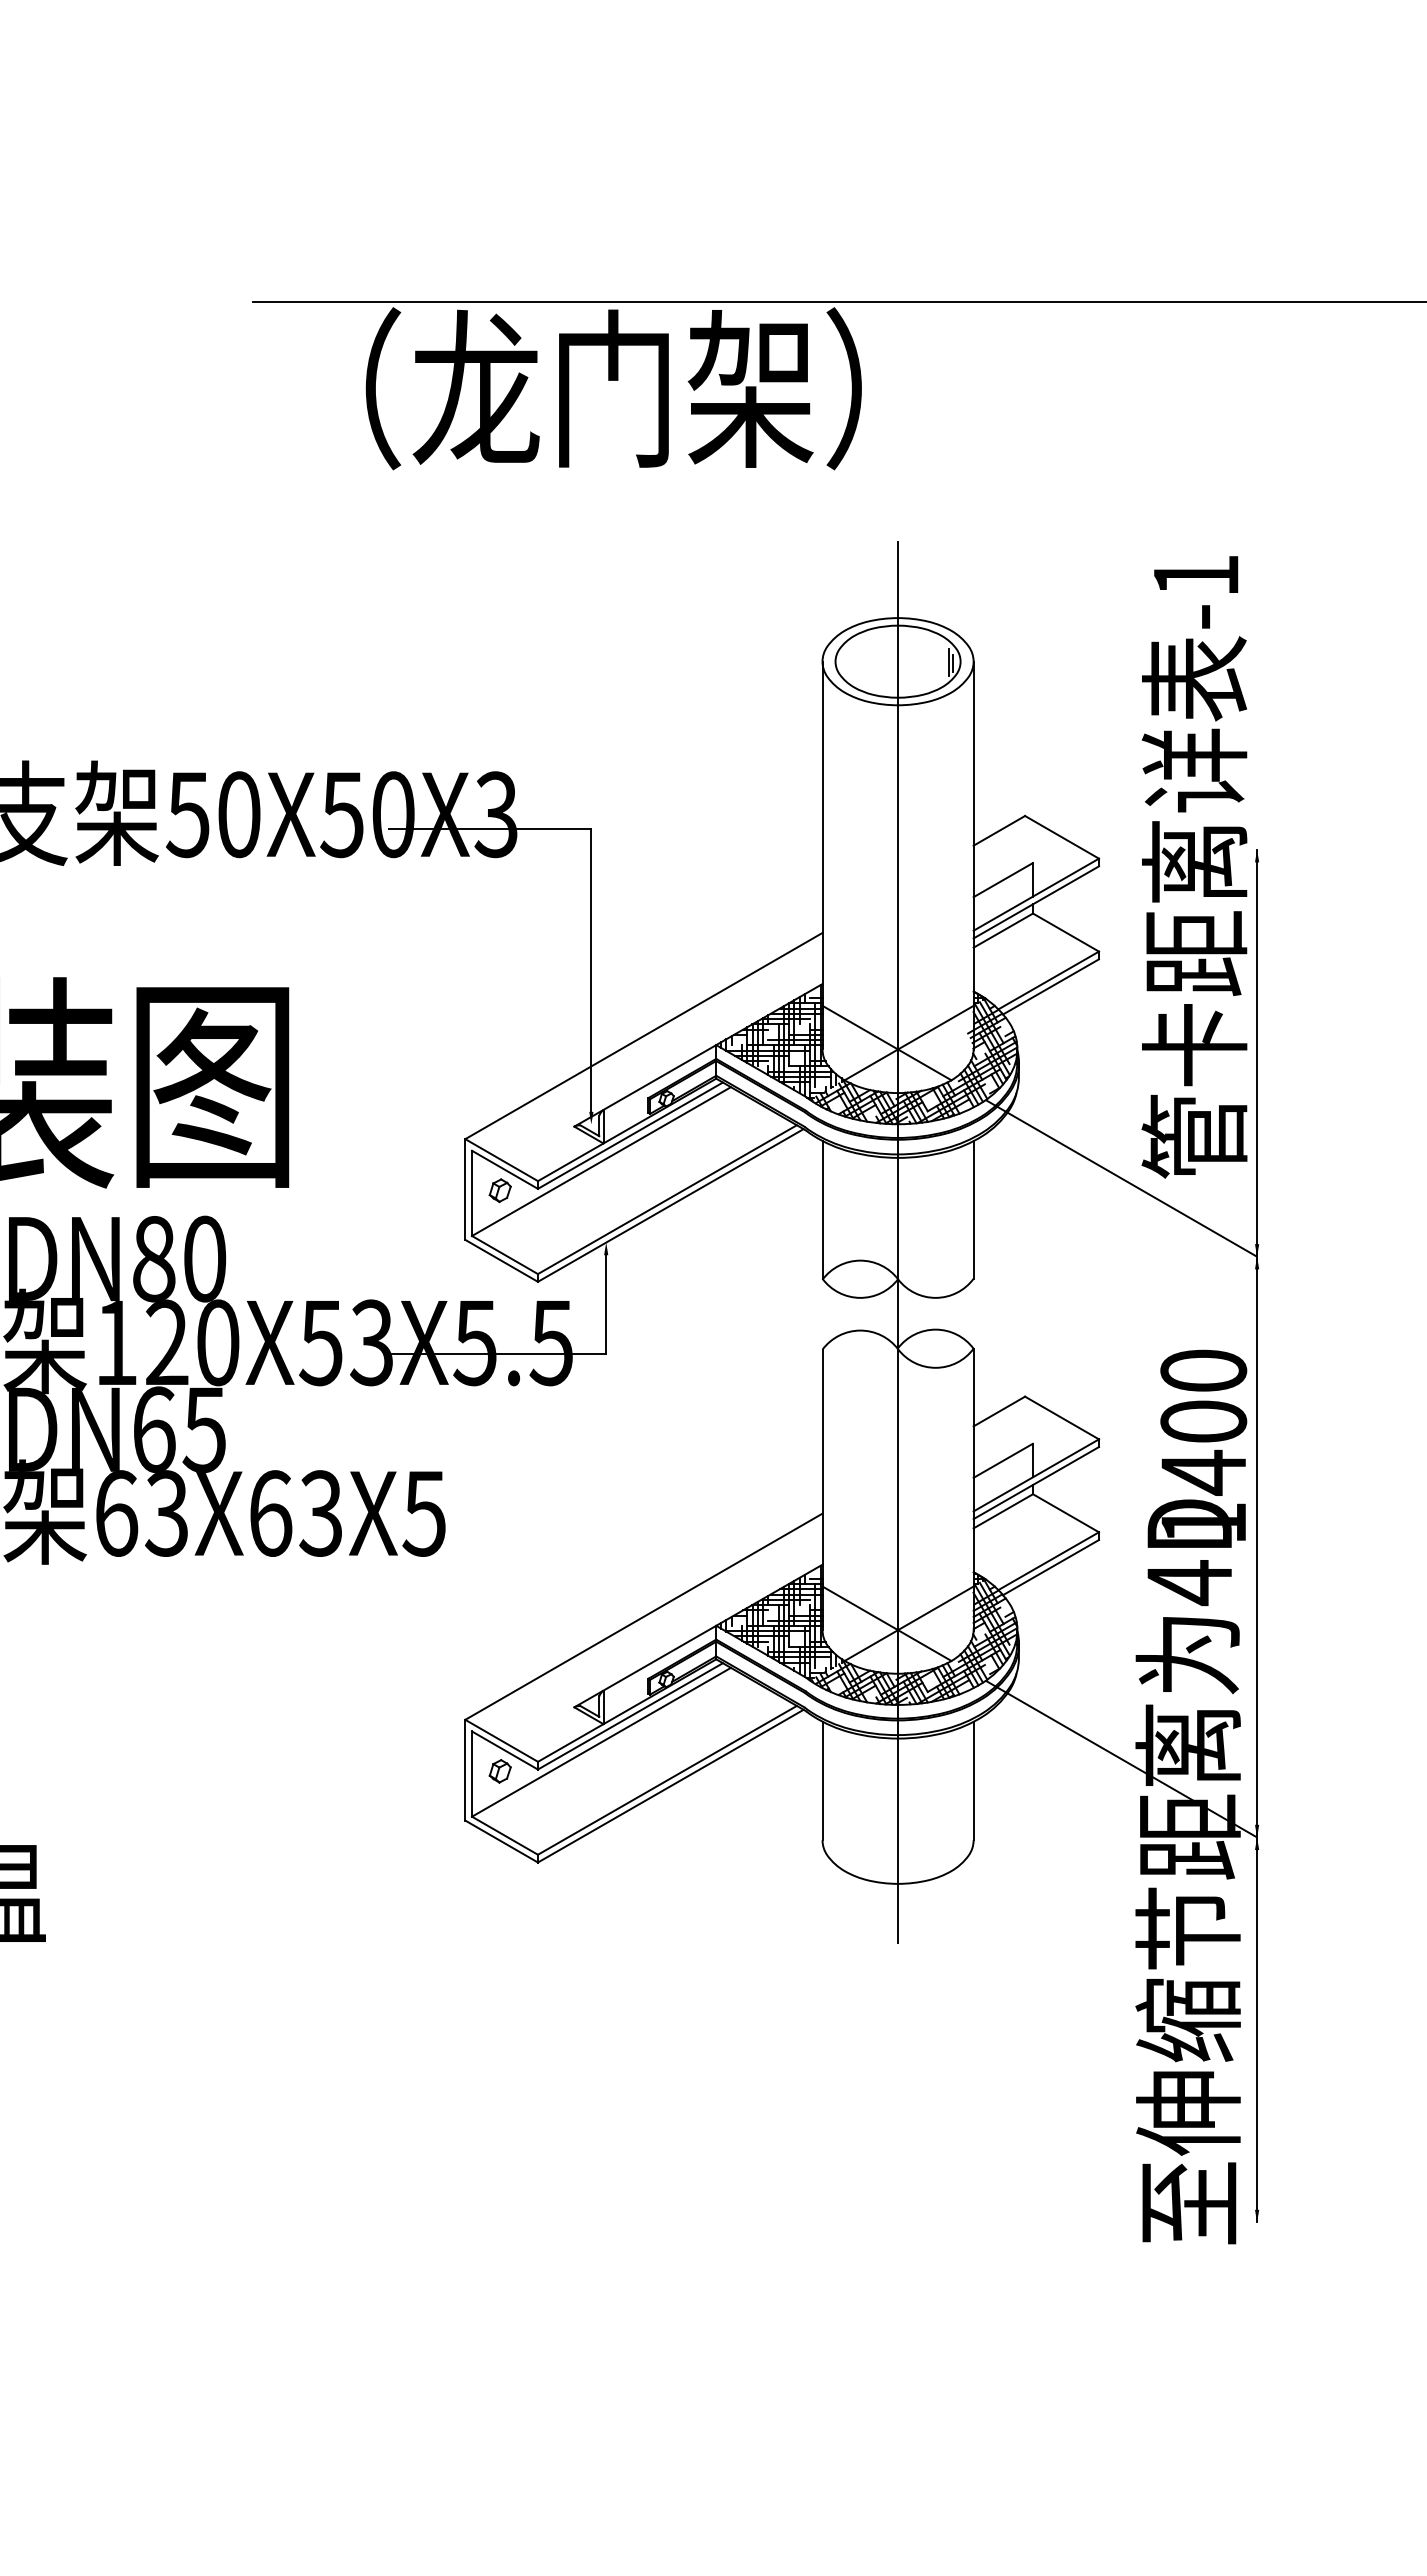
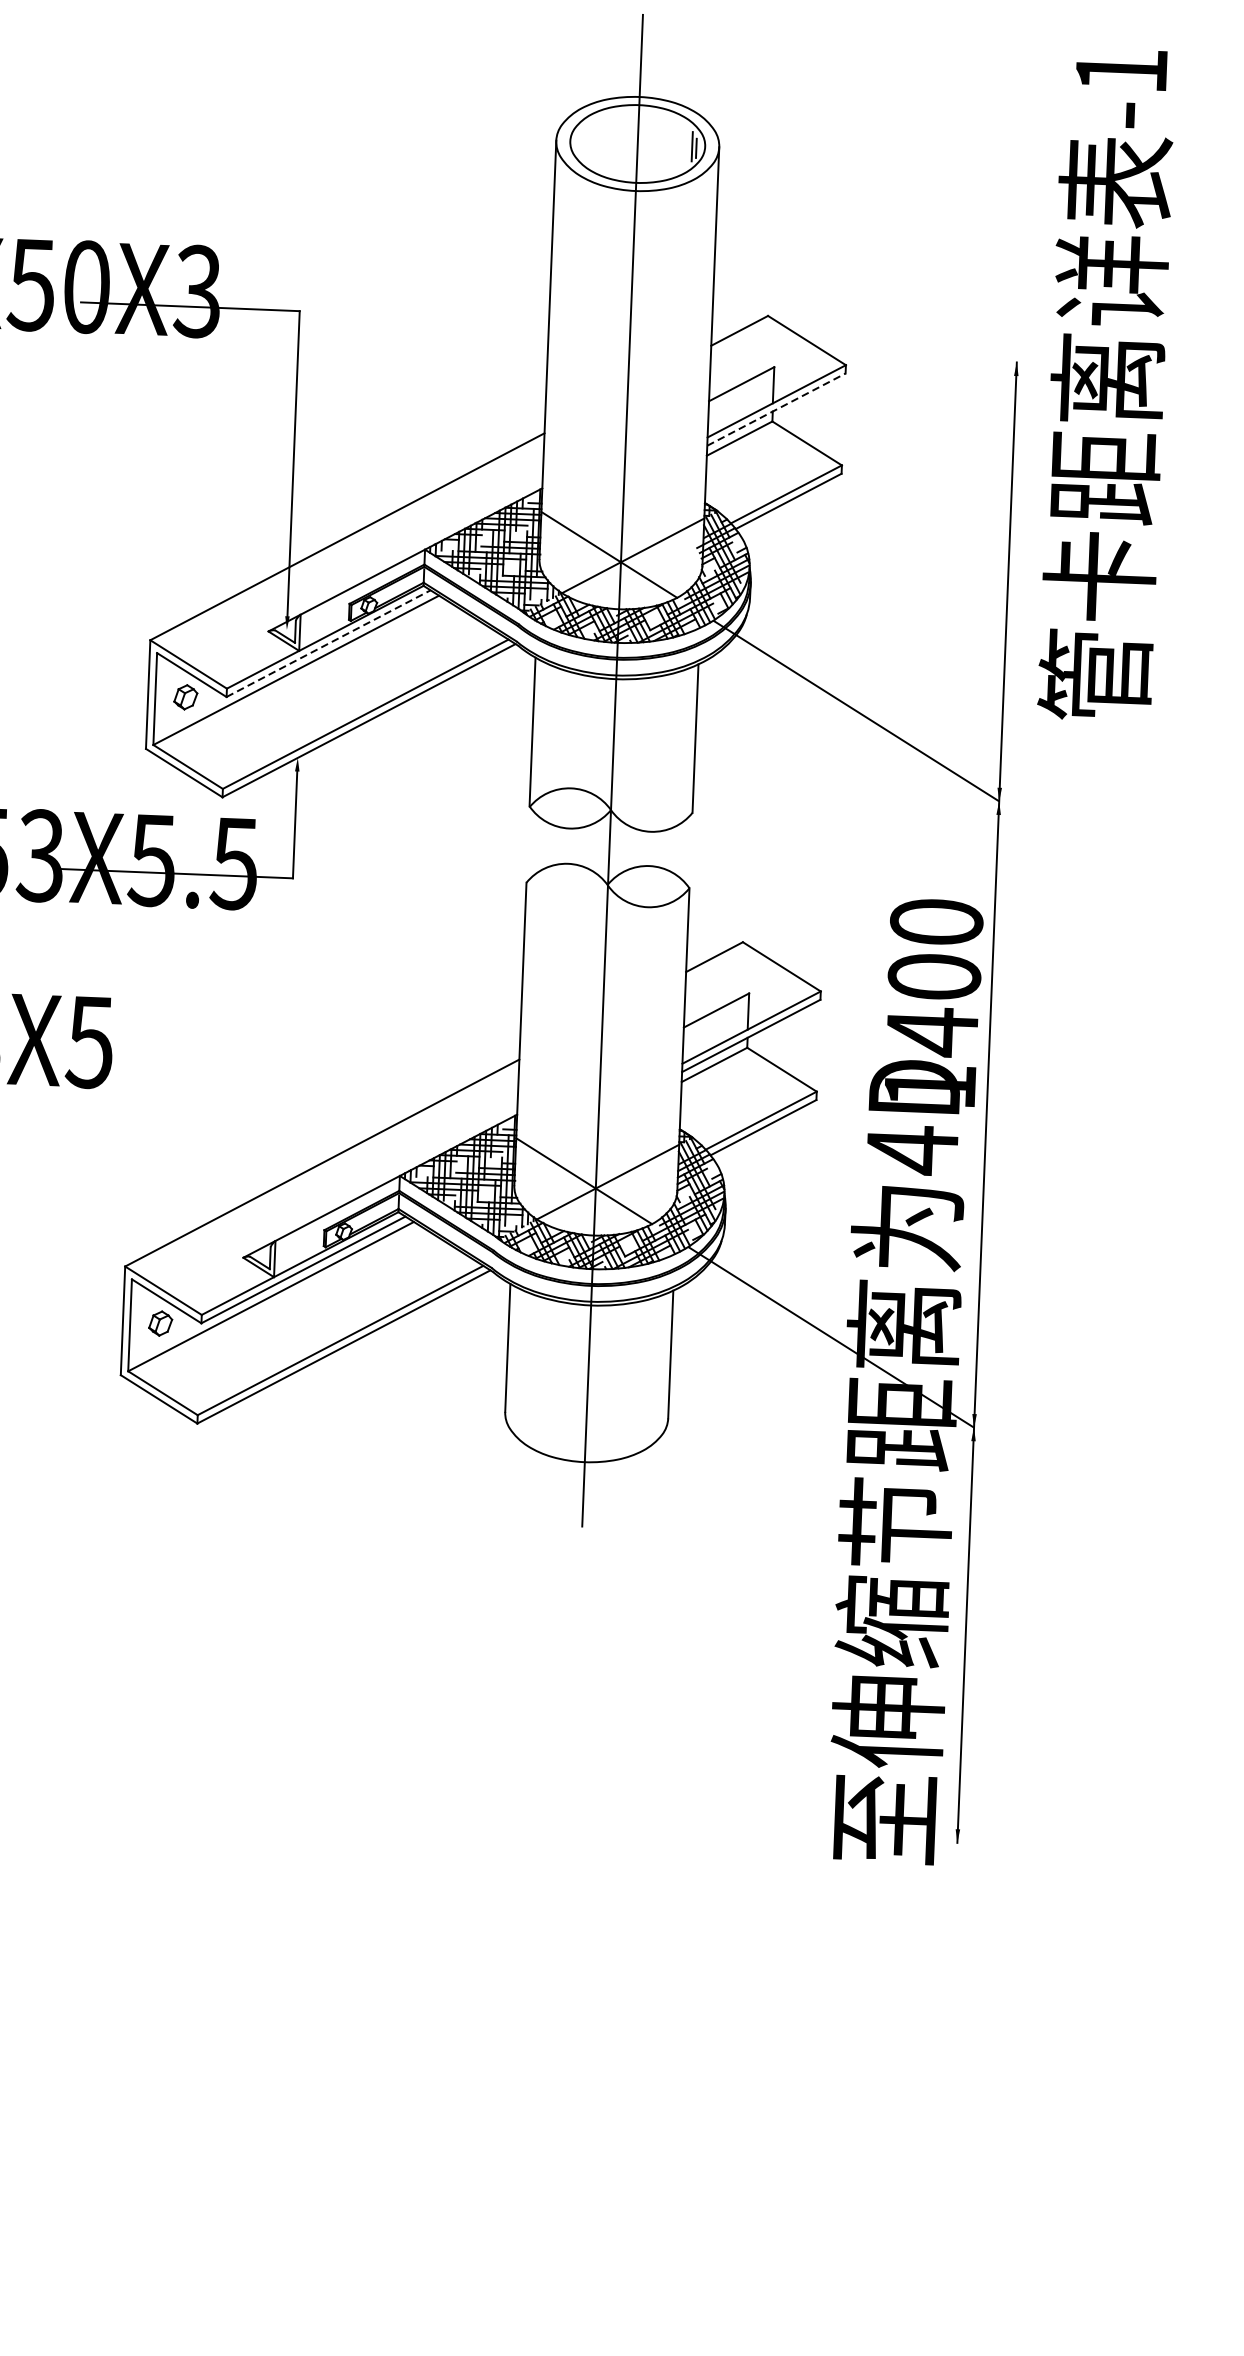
text: (1194, 867) -> (1107, 385), moved
line: (1036, 902) -> (776, 409), solid -> dashed
line: (630, 1135) -> (328, 643), solid -> dashed

